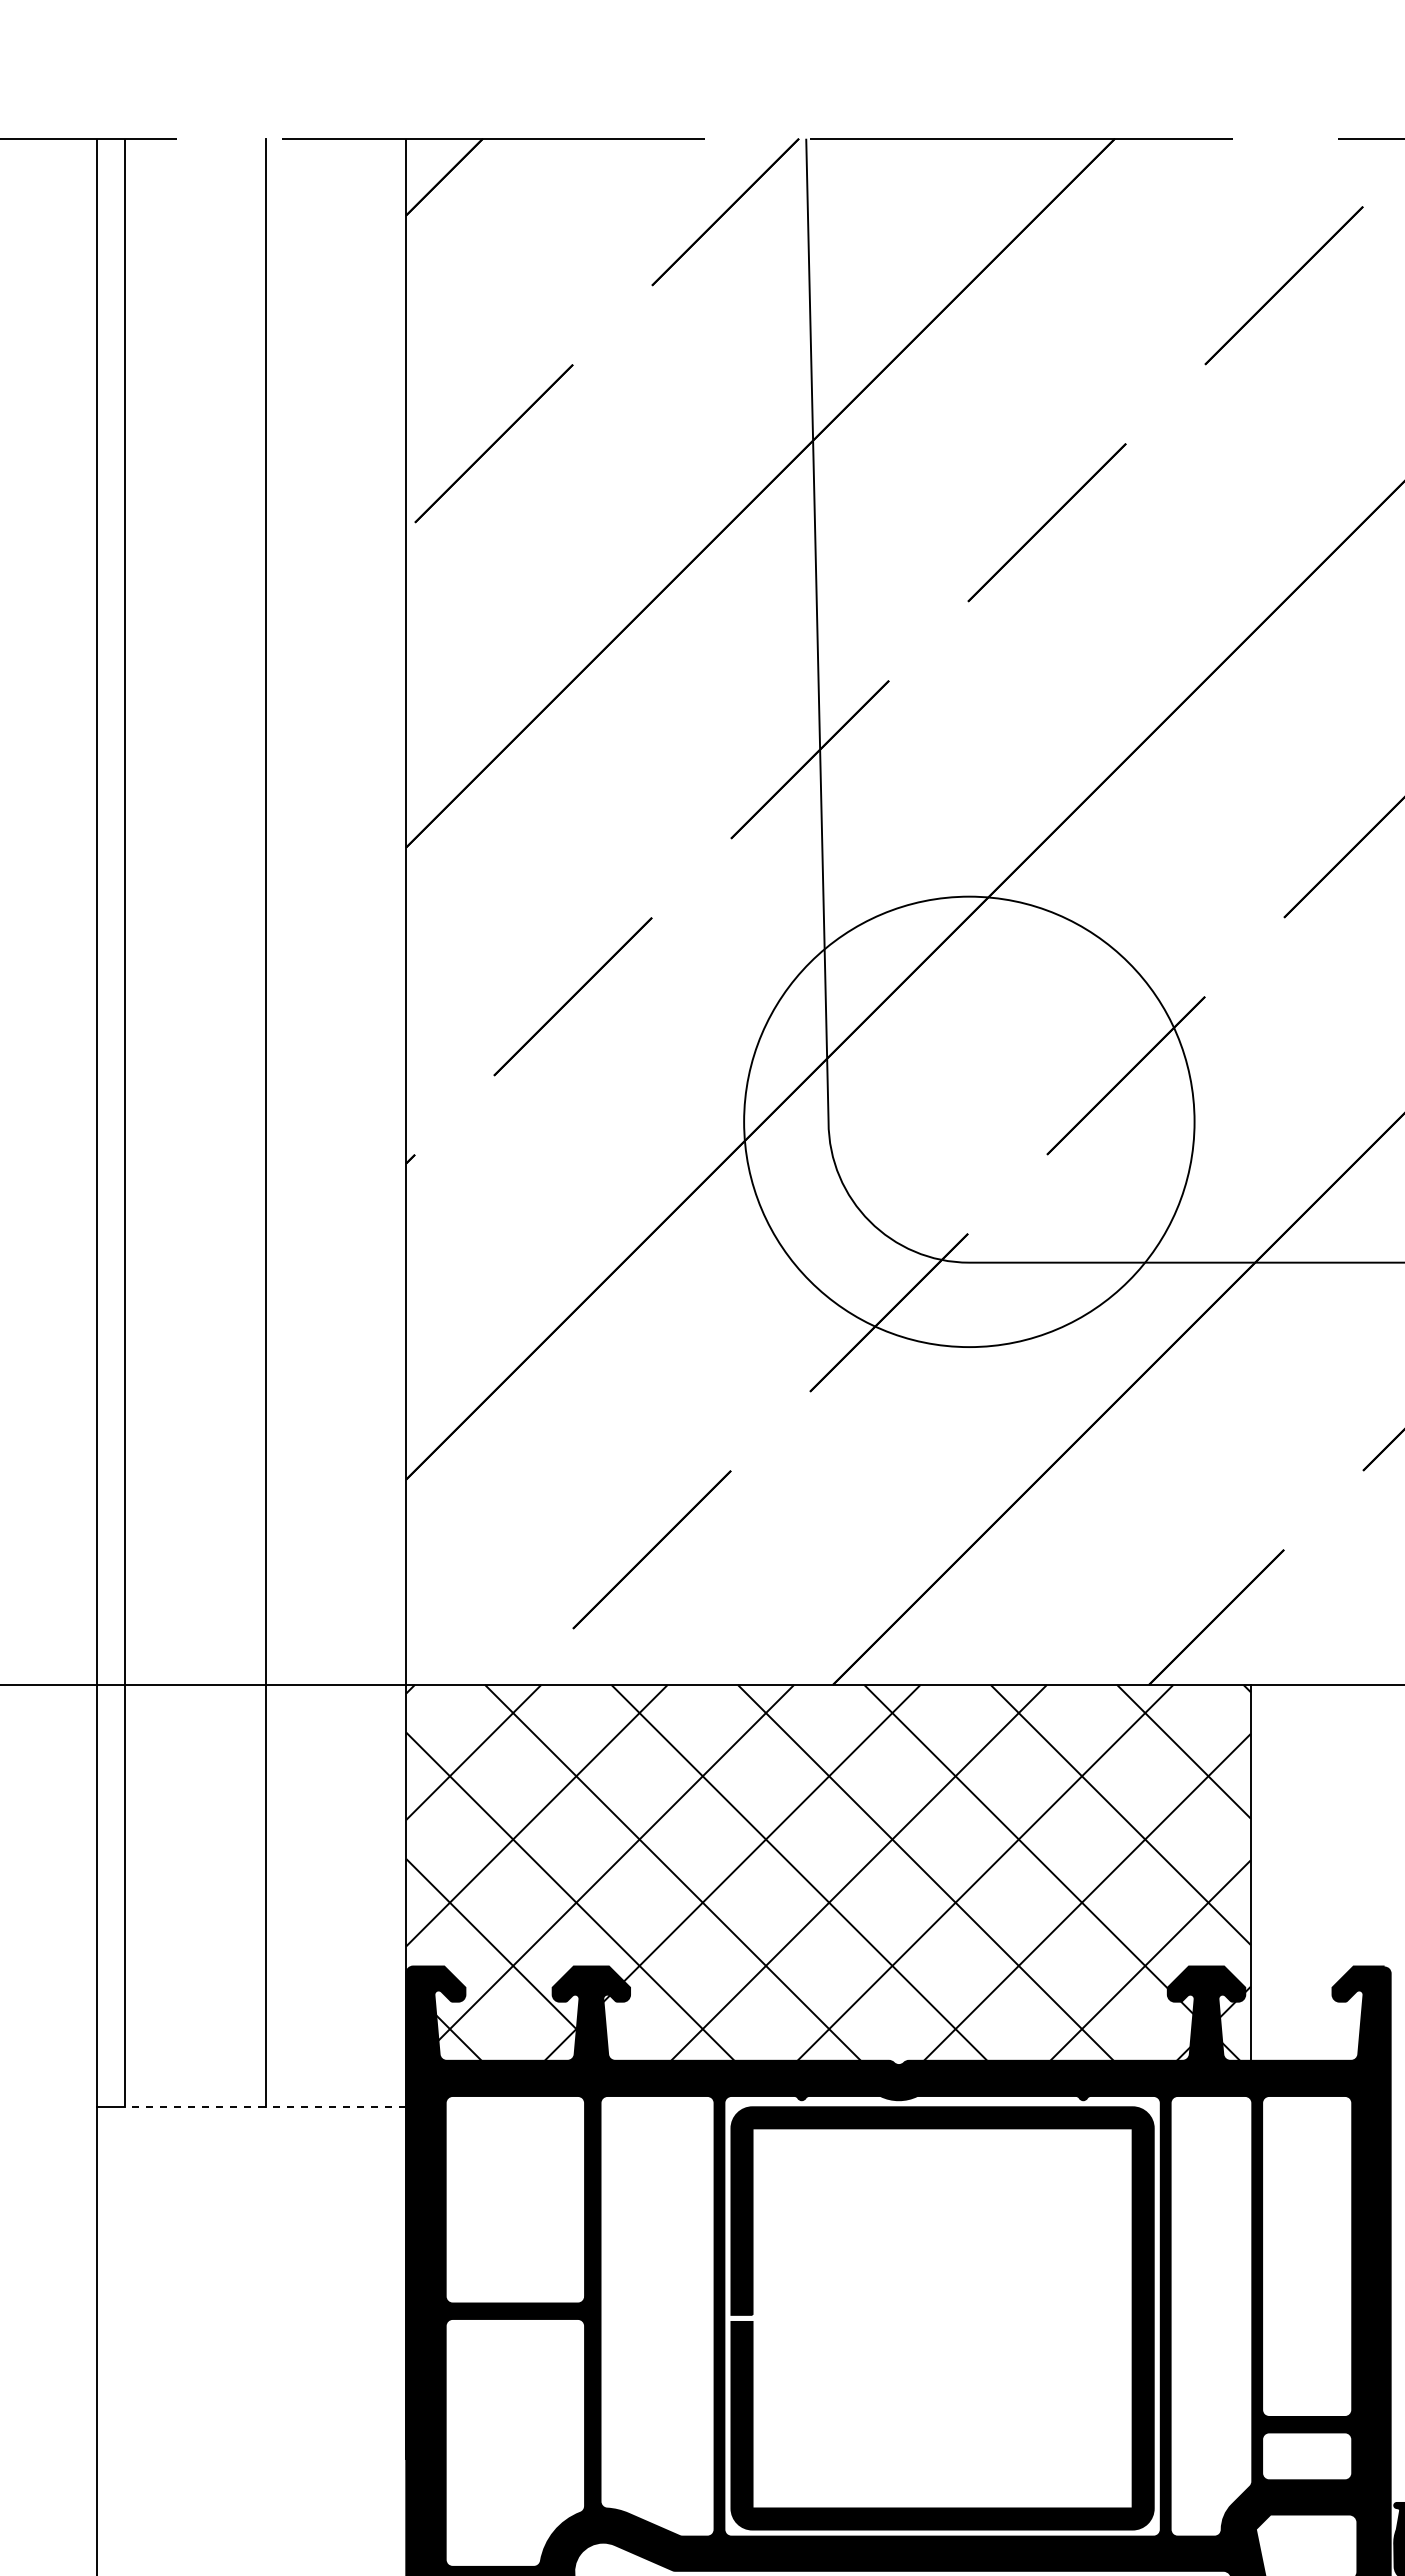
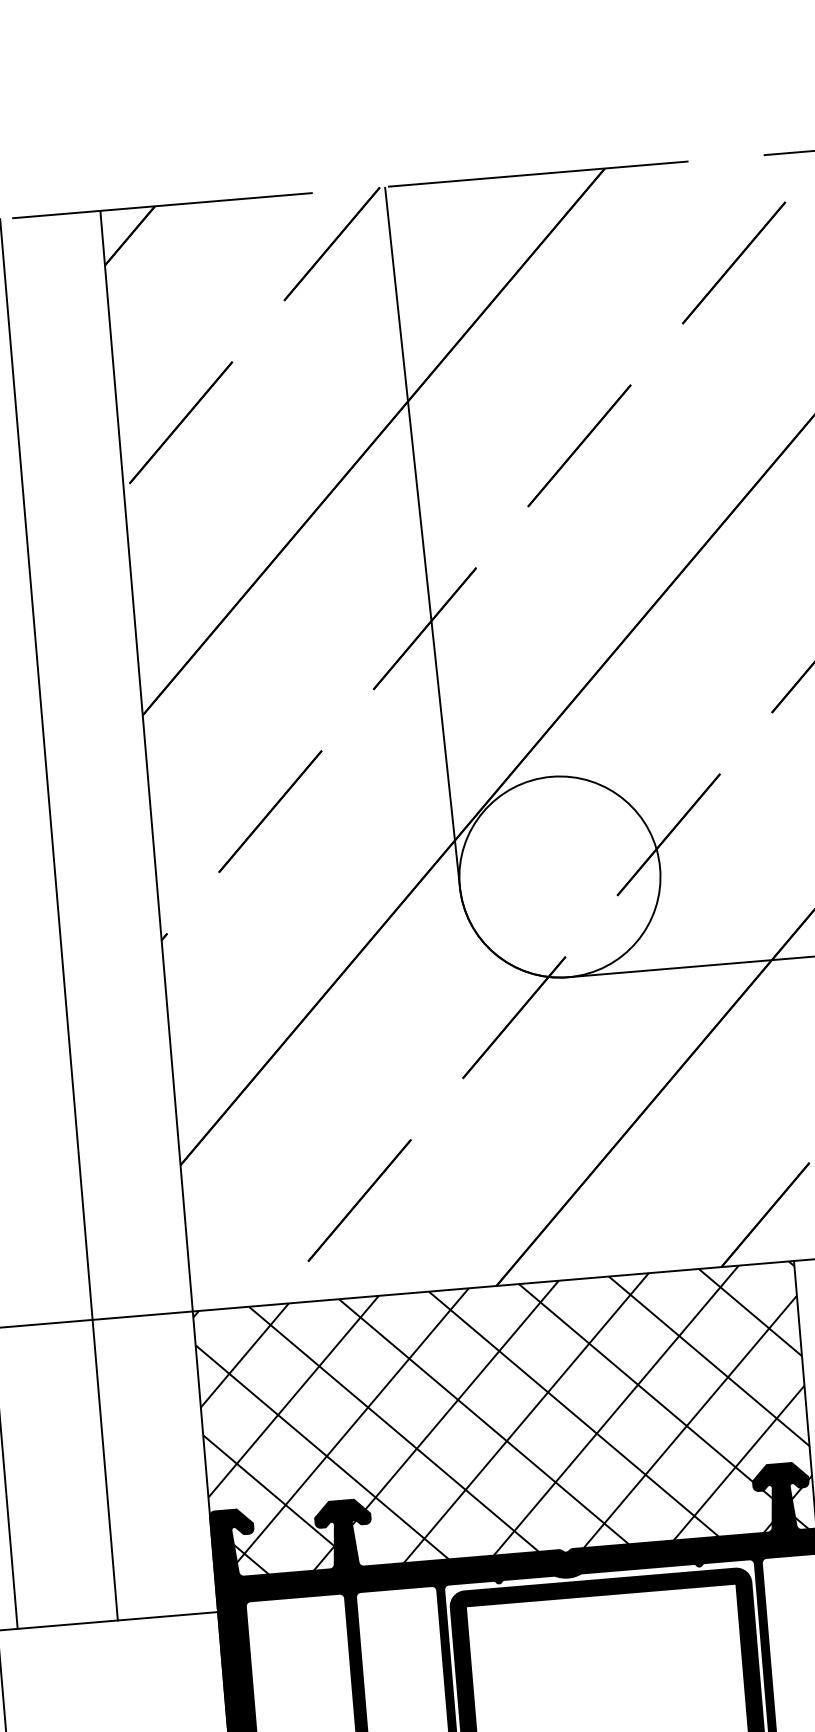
circle: (969, 1121) -> (560, 876), size x0.62
line: (265, 2107) -> (117, 1620), dashed -> solid

